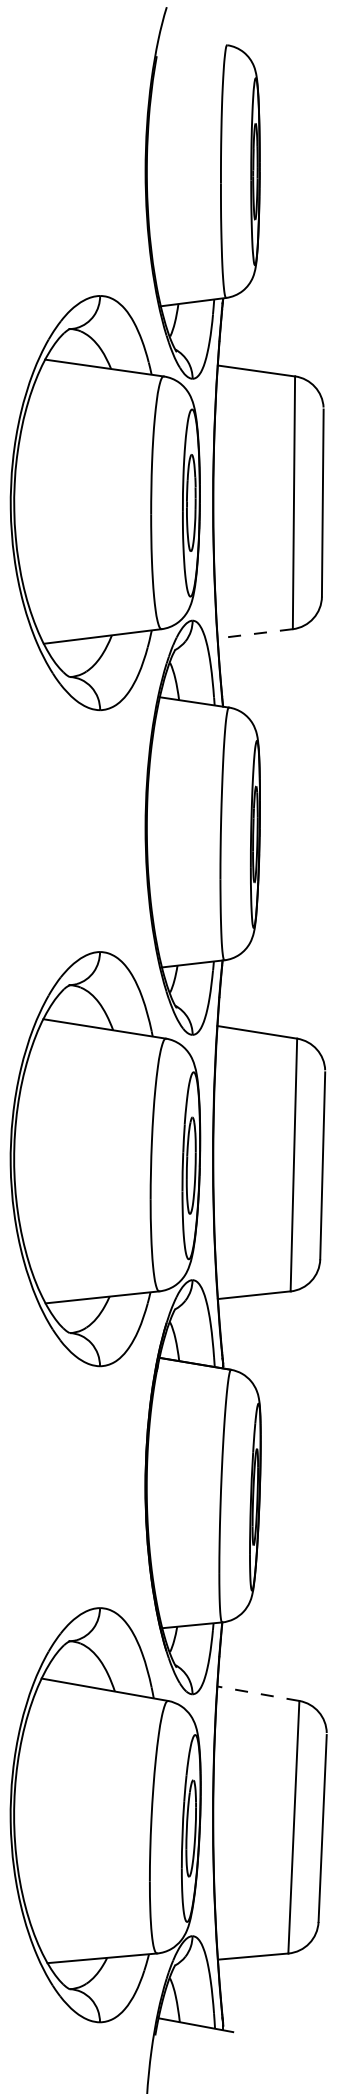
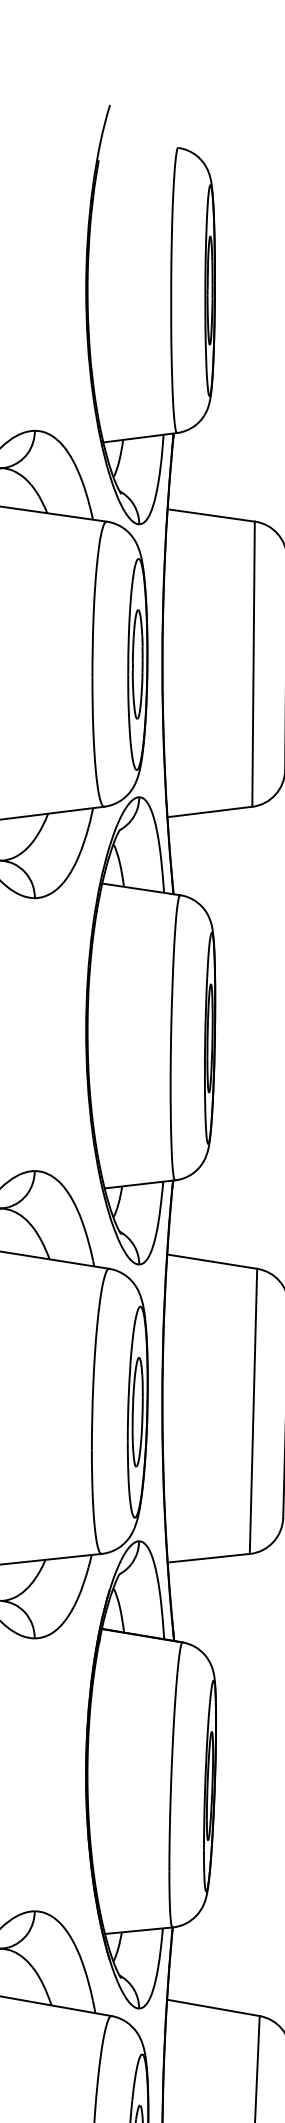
line: (255, 633) -> (210, 811), dashed -> solid
line: (258, 1693) -> (213, 2007), dashed -> solid

